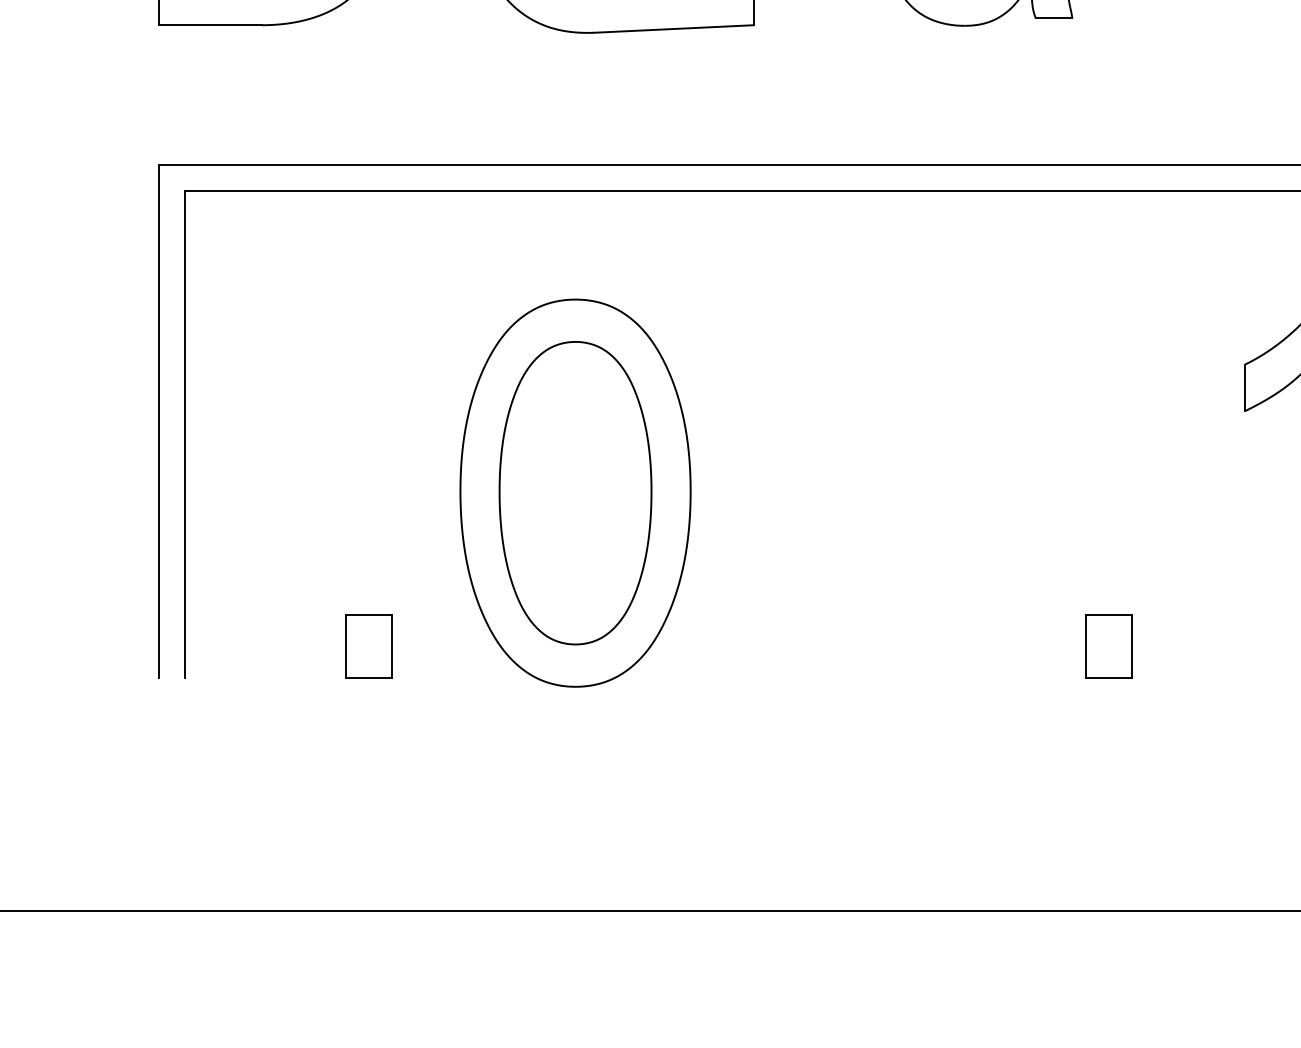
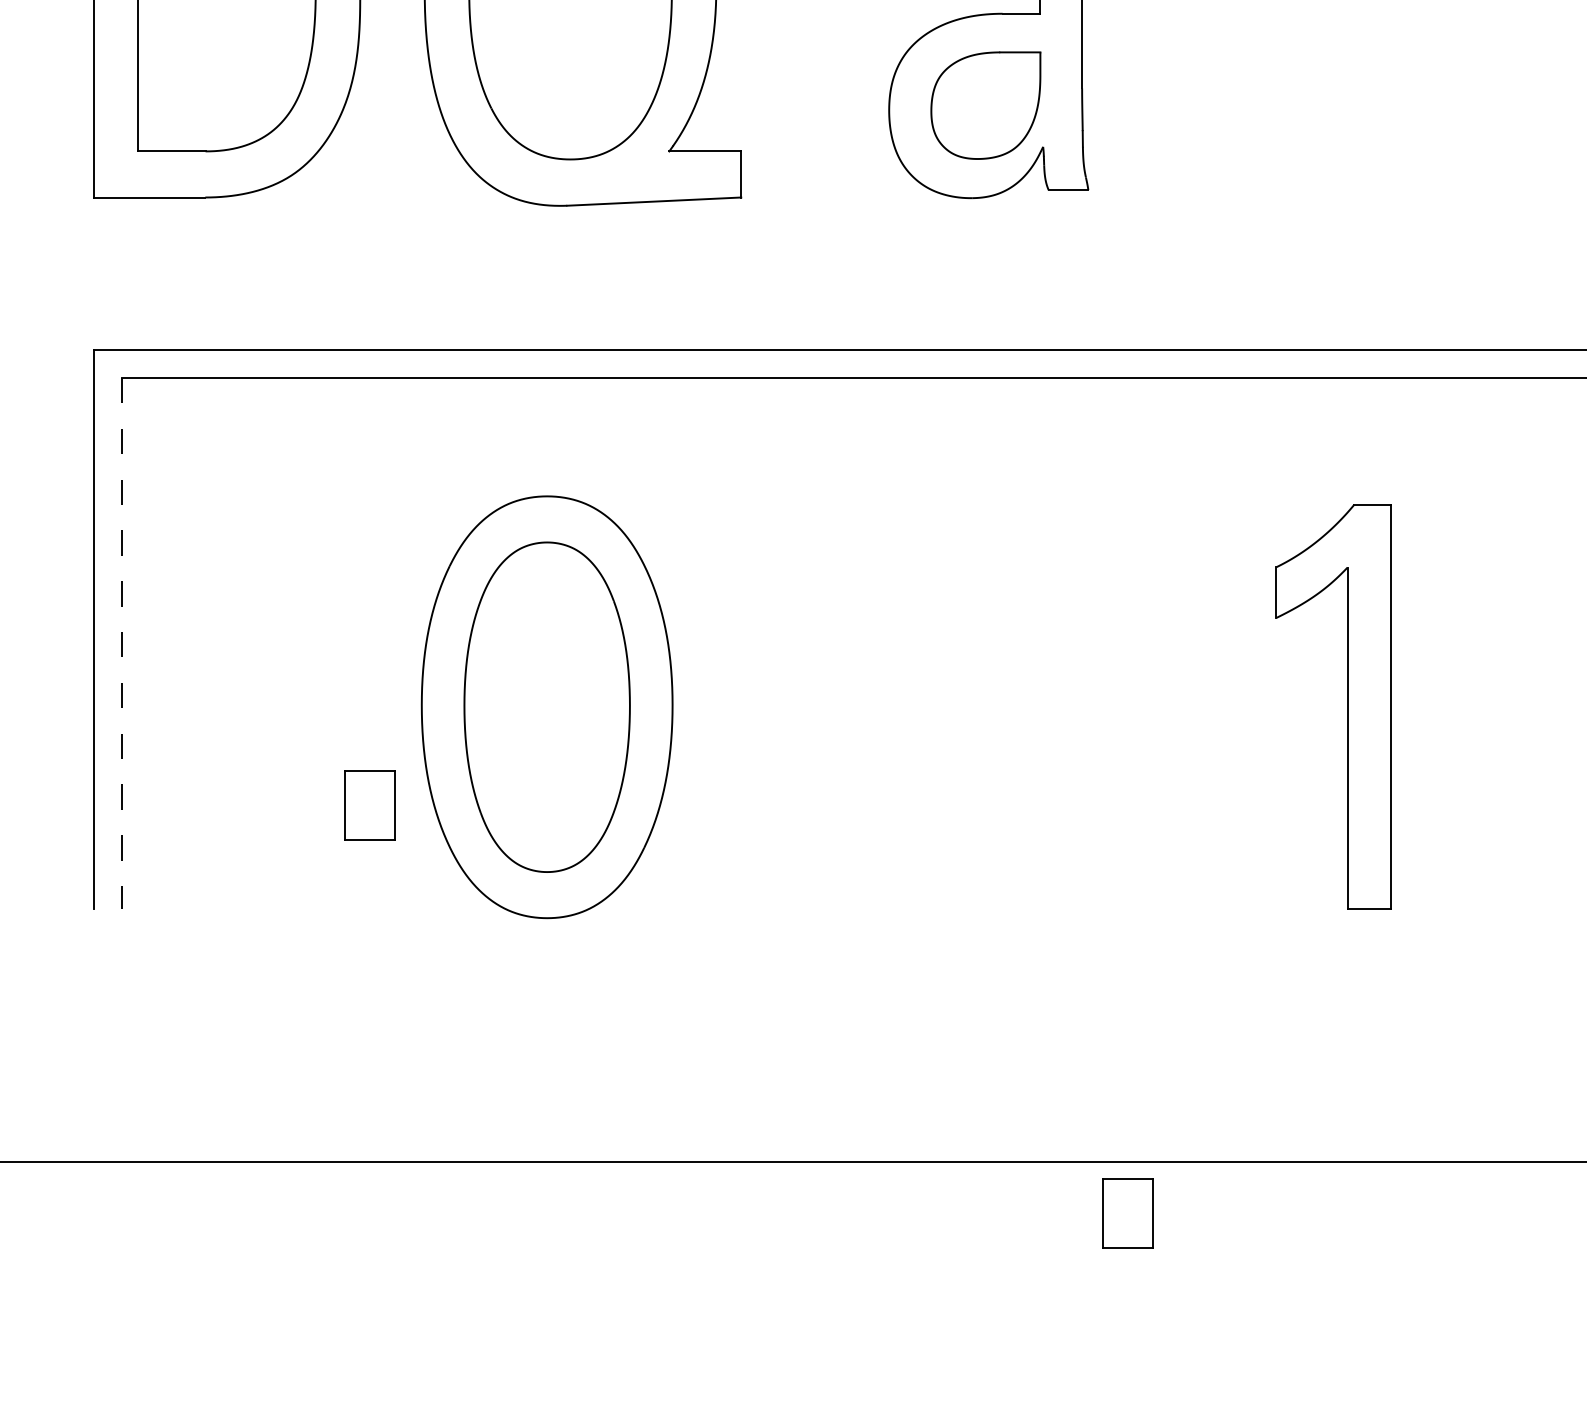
line: (184, 434) -> (121, 643), solid -> dashed
part: (368, 646) -> (369, 805), moved
part: (1108, 646) -> (1127, 1213), moved

